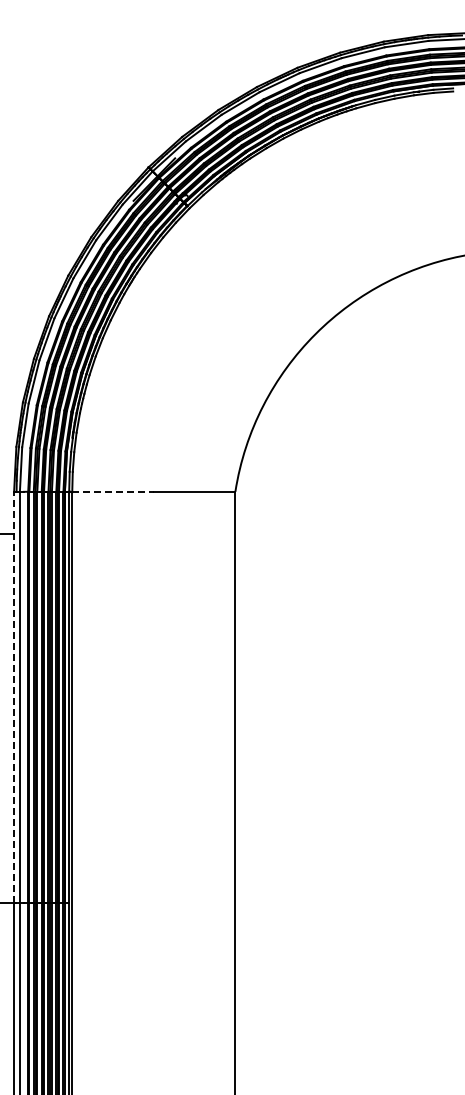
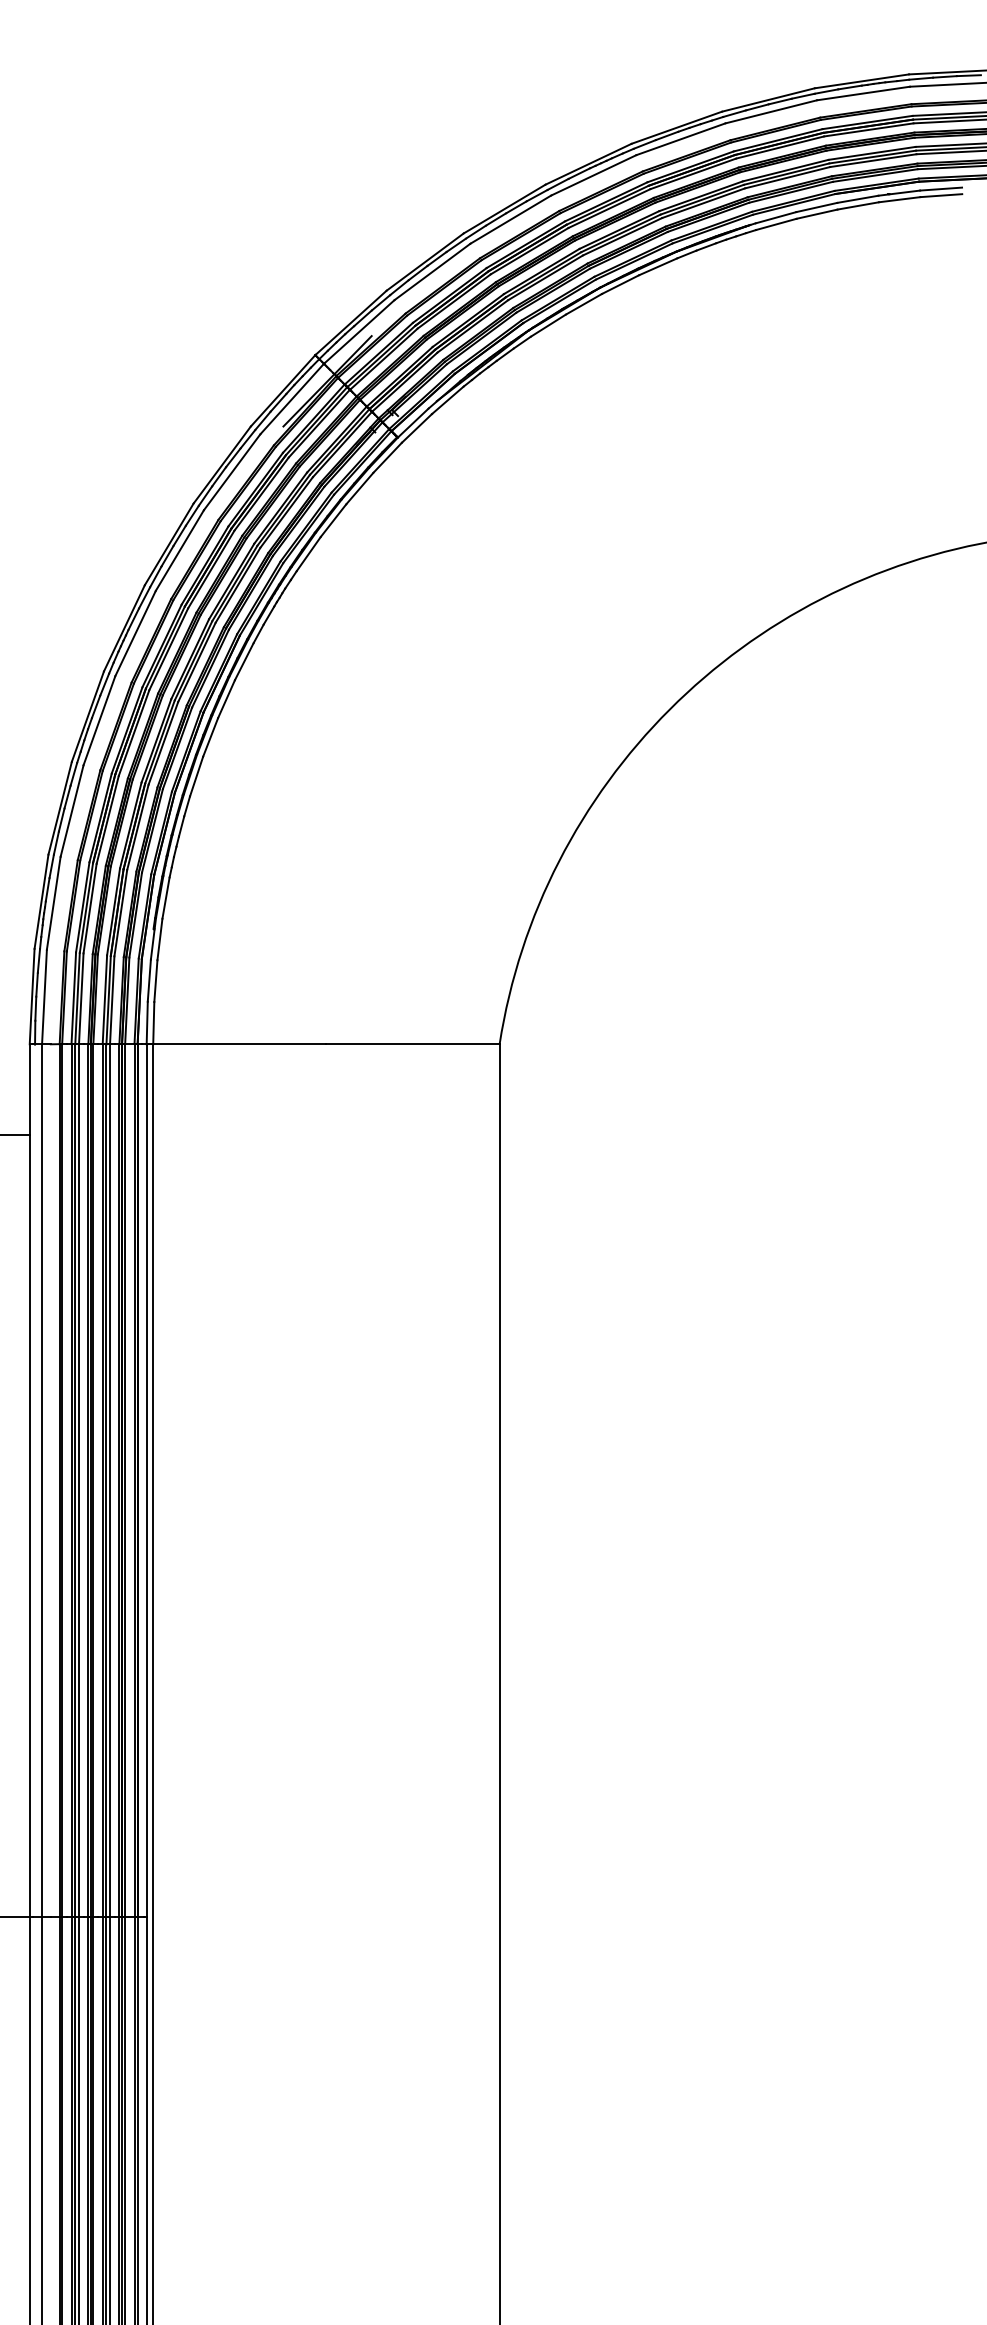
line: (112, 491) -> (238, 1043), dashed -> solid
line: (14, 697) -> (30, 1481), dashed -> solid

